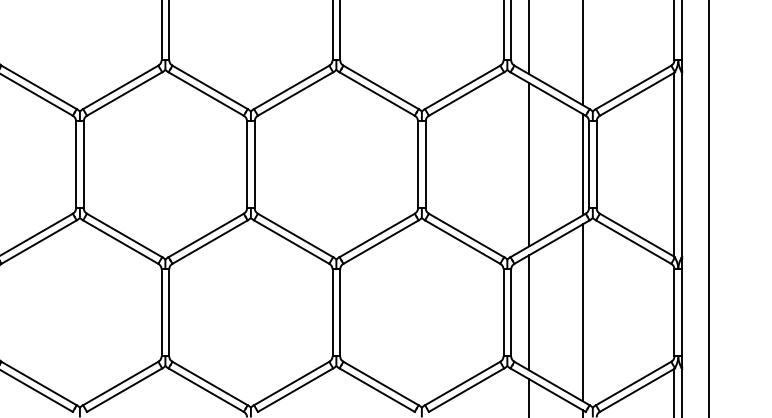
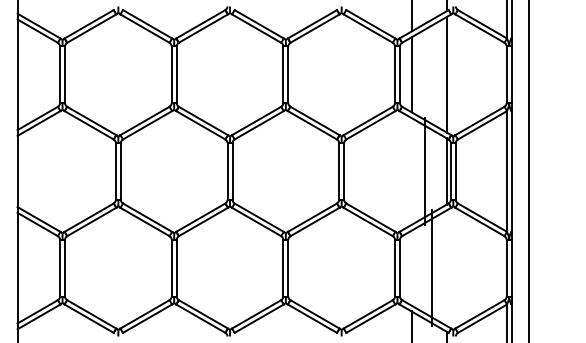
line: (528, 164) -> (424, 171), moved
line: (528, 311) -> (411, 267), removed
line: (582, 311) -> (431, 267), moved

